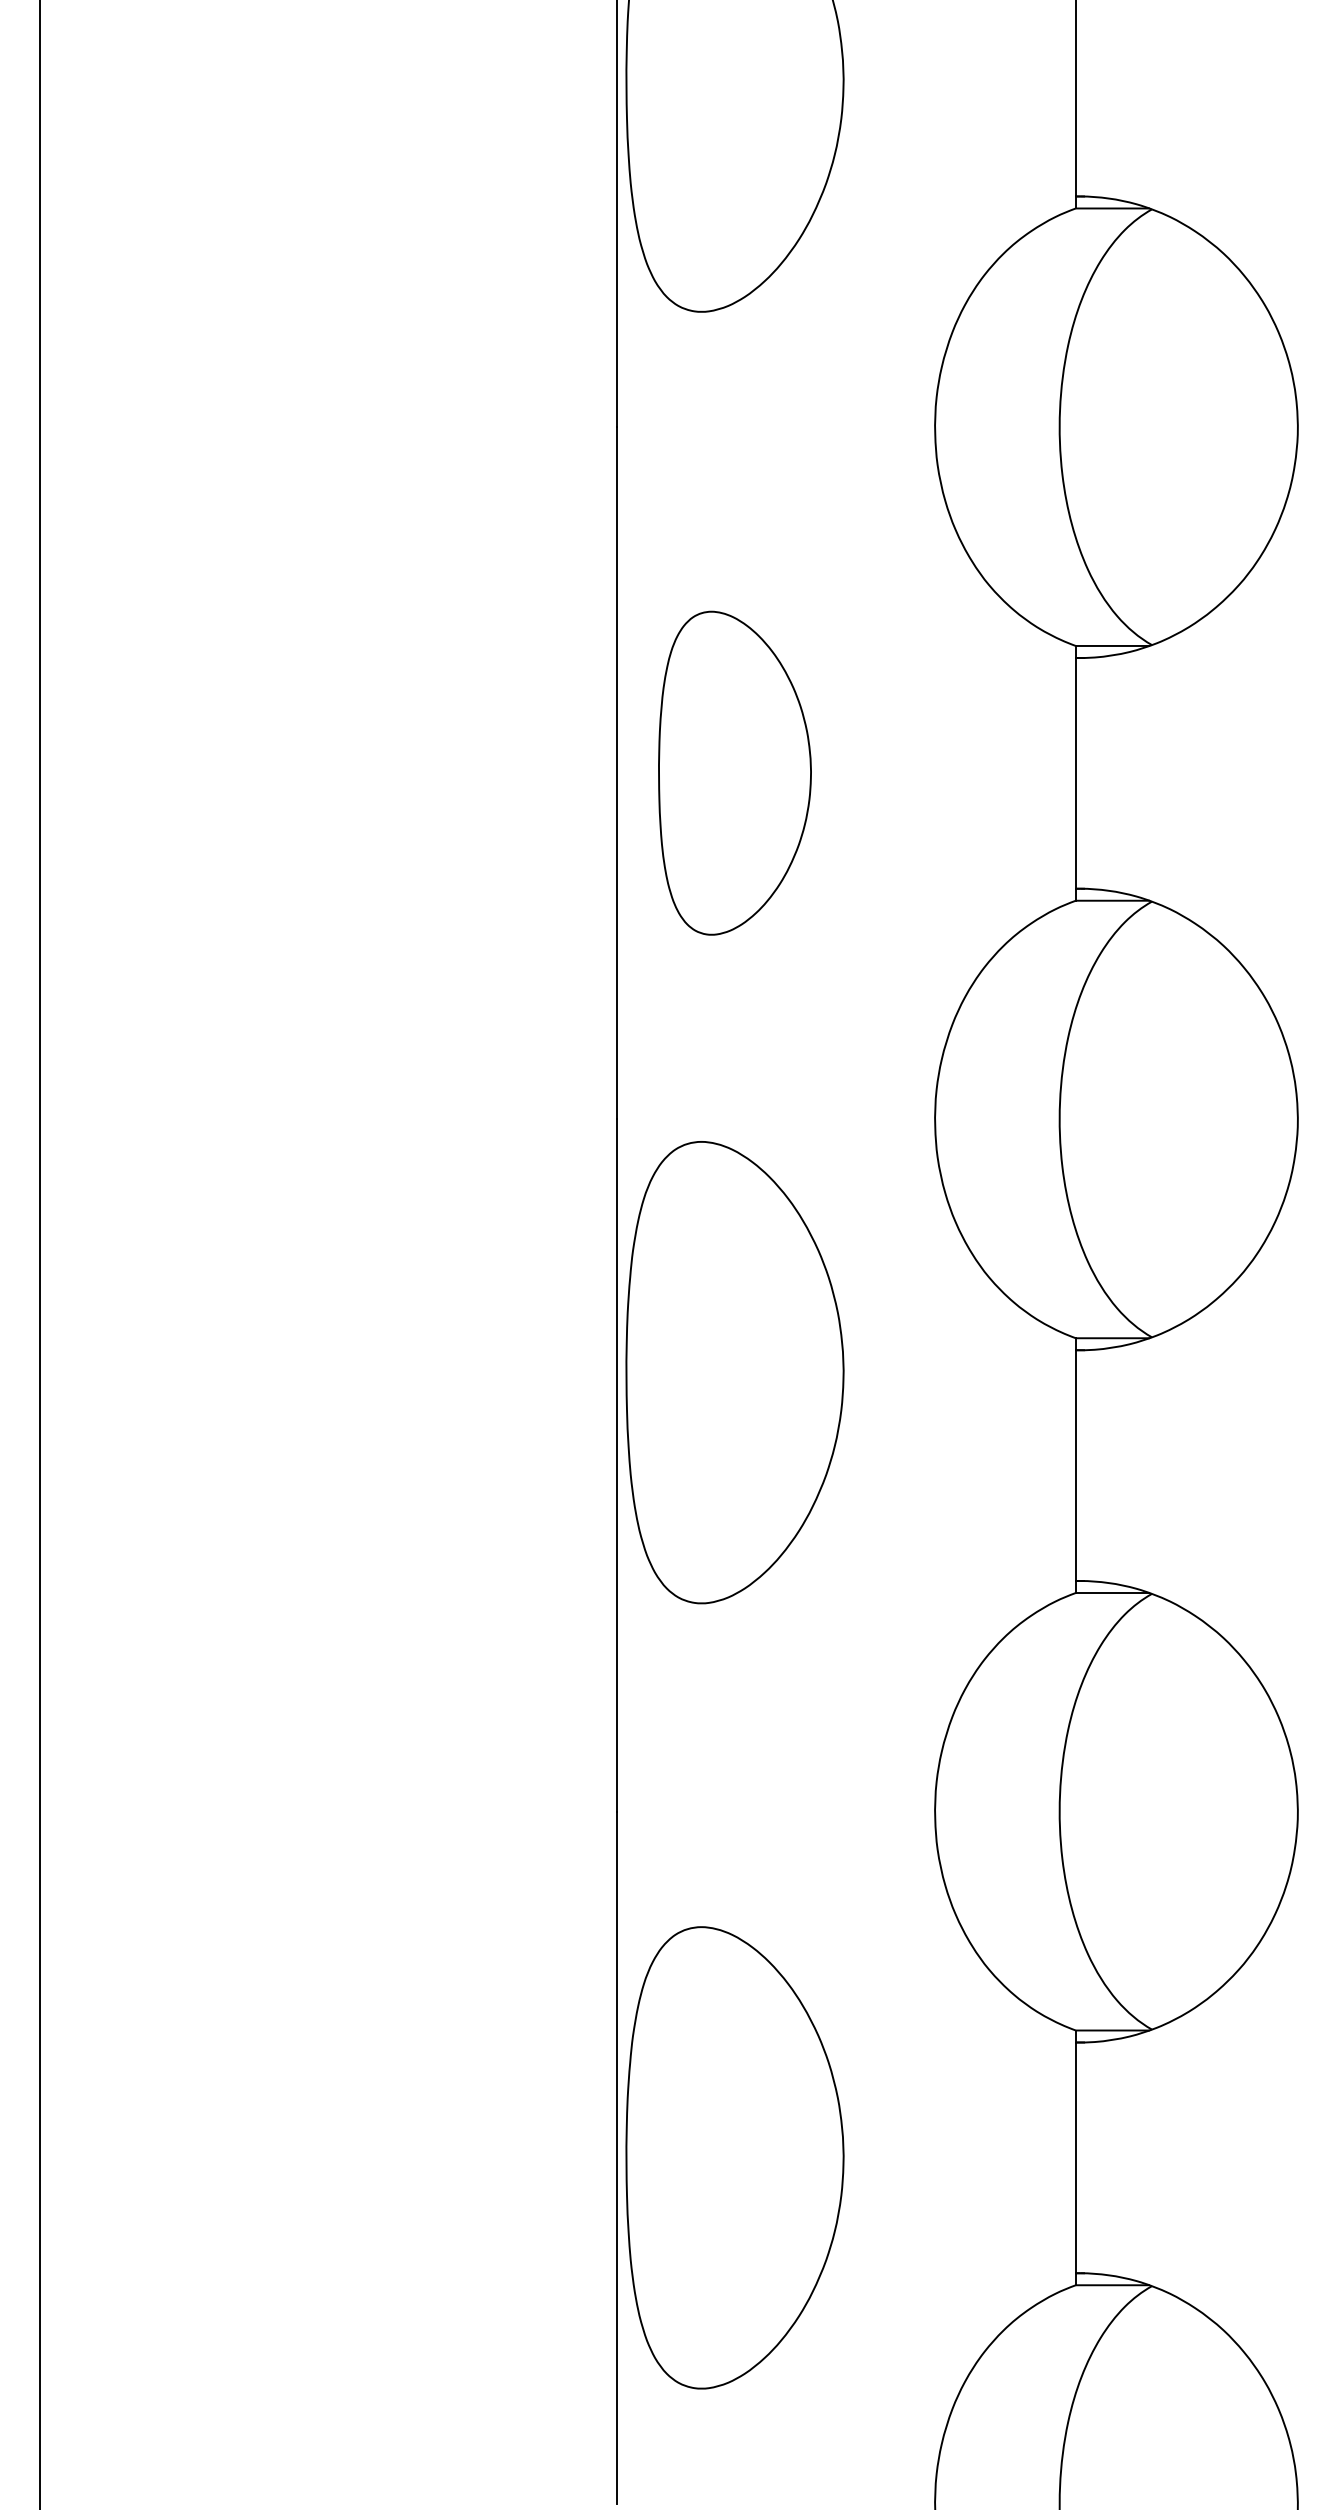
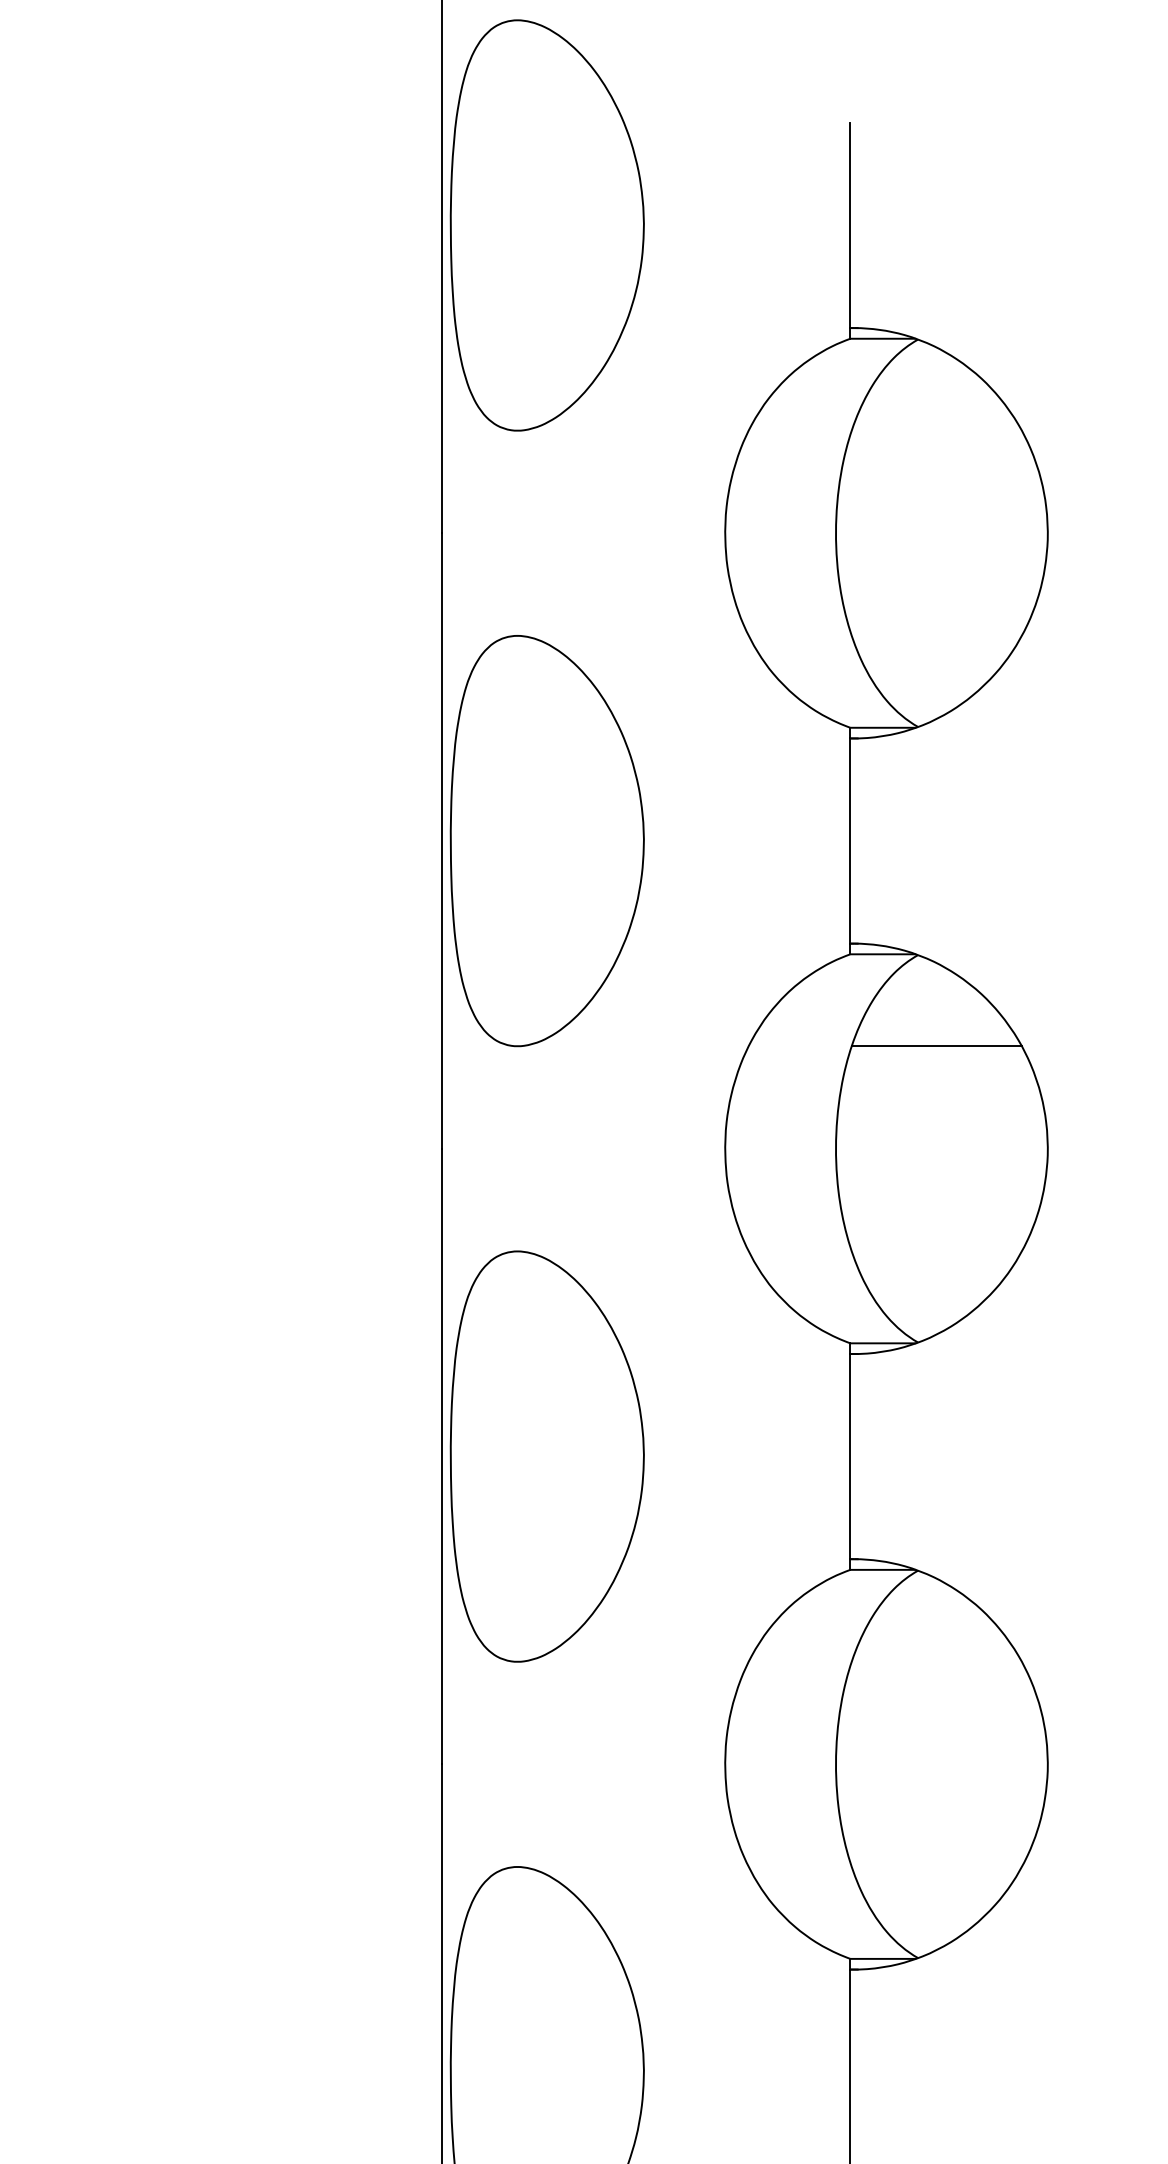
part: (734, 772) -> (546, 840), size x1.43
line: (1172, 1004) -> (936, 1046), added
part: (734, 1372) -> (546, 1456), moved

